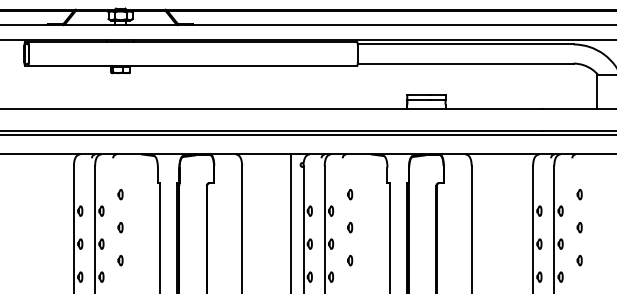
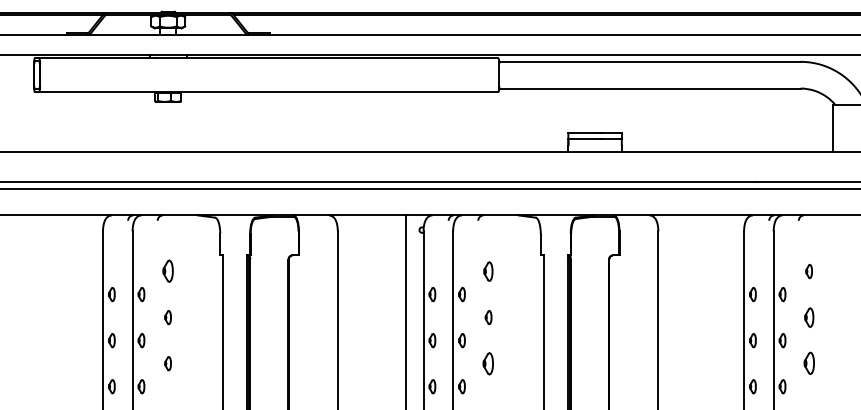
part: (120, 194) -> (168, 271), size x1.6
part: (350, 194) -> (489, 271), size x1.4
part: (579, 227) -> (808, 317), size x1.4
part: (350, 260) -> (489, 363), size x1.6
part: (579, 260) -> (808, 363), size x1.6

